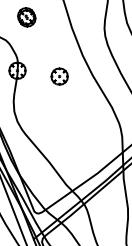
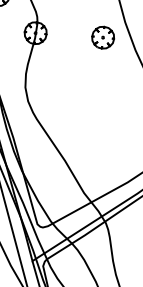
part: (59, 76) -> (102, 37), moved

